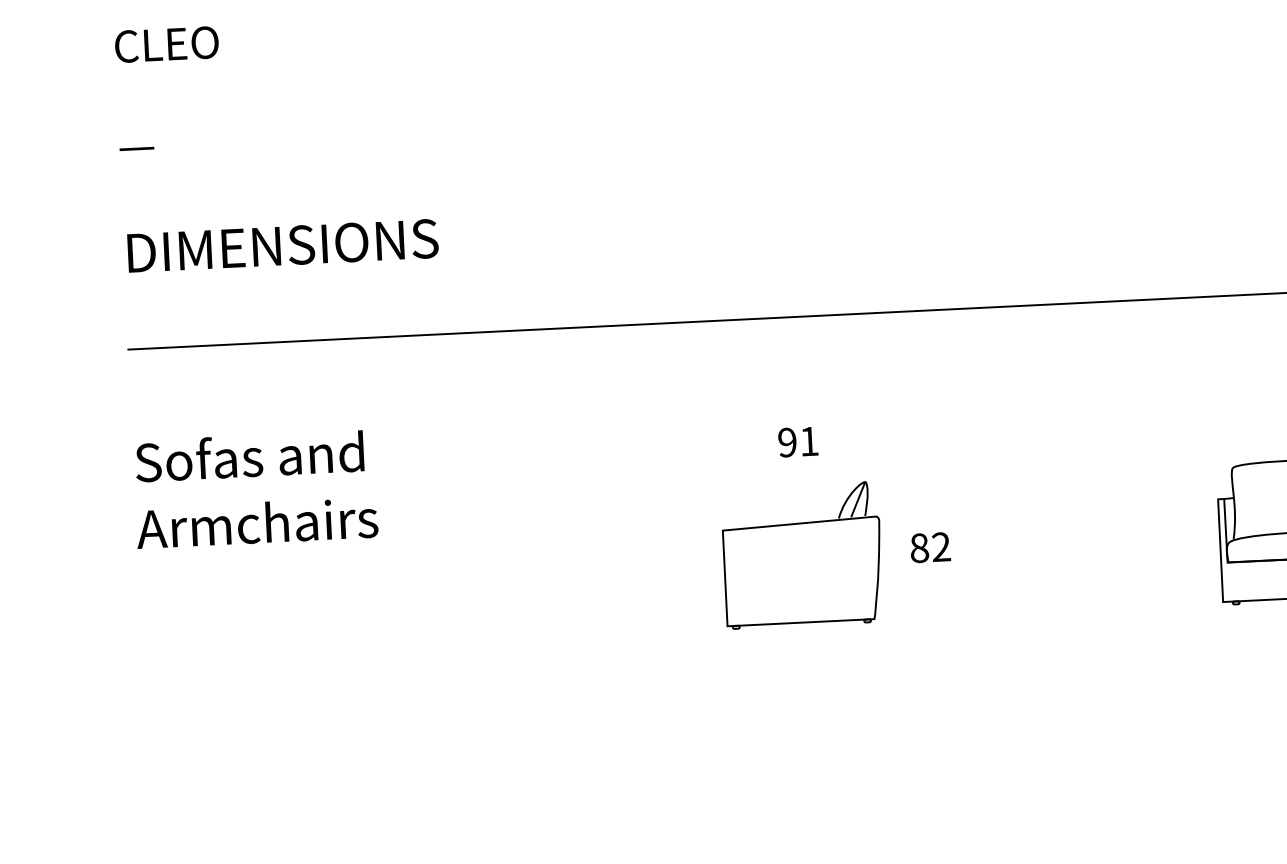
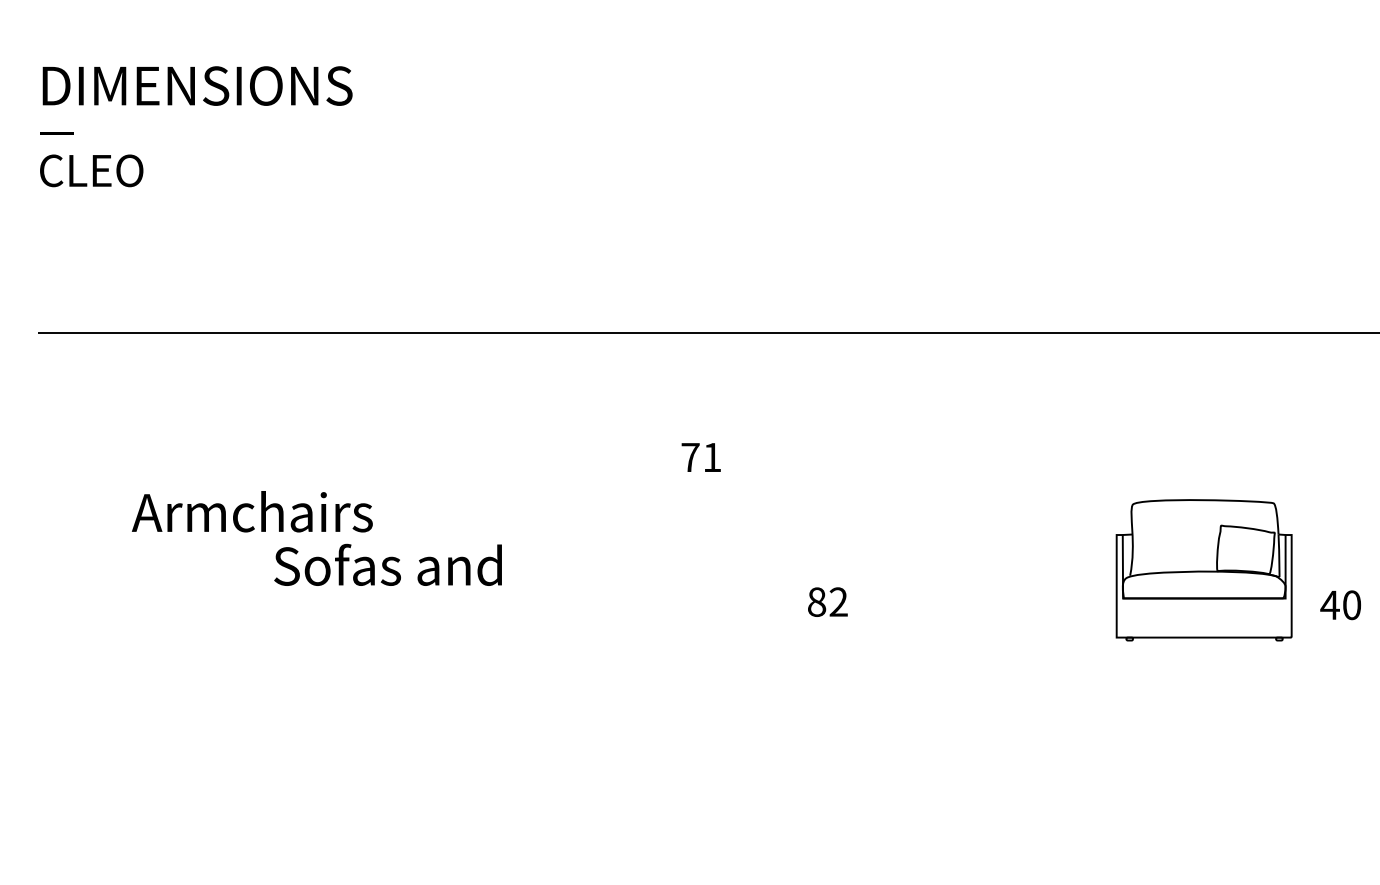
text: (166, 44) -> (91, 170), moved
text: (282, 245) -> (197, 85), moved
text: (787, 442) -> (690, 457), 91 -> 71
text: (249, 455) -> (387, 564), moved
text: (257, 522) -> (252, 511), moved
text: (930, 547) -> (827, 601), moved
part: (802, 555) -> (699, 570), removed

